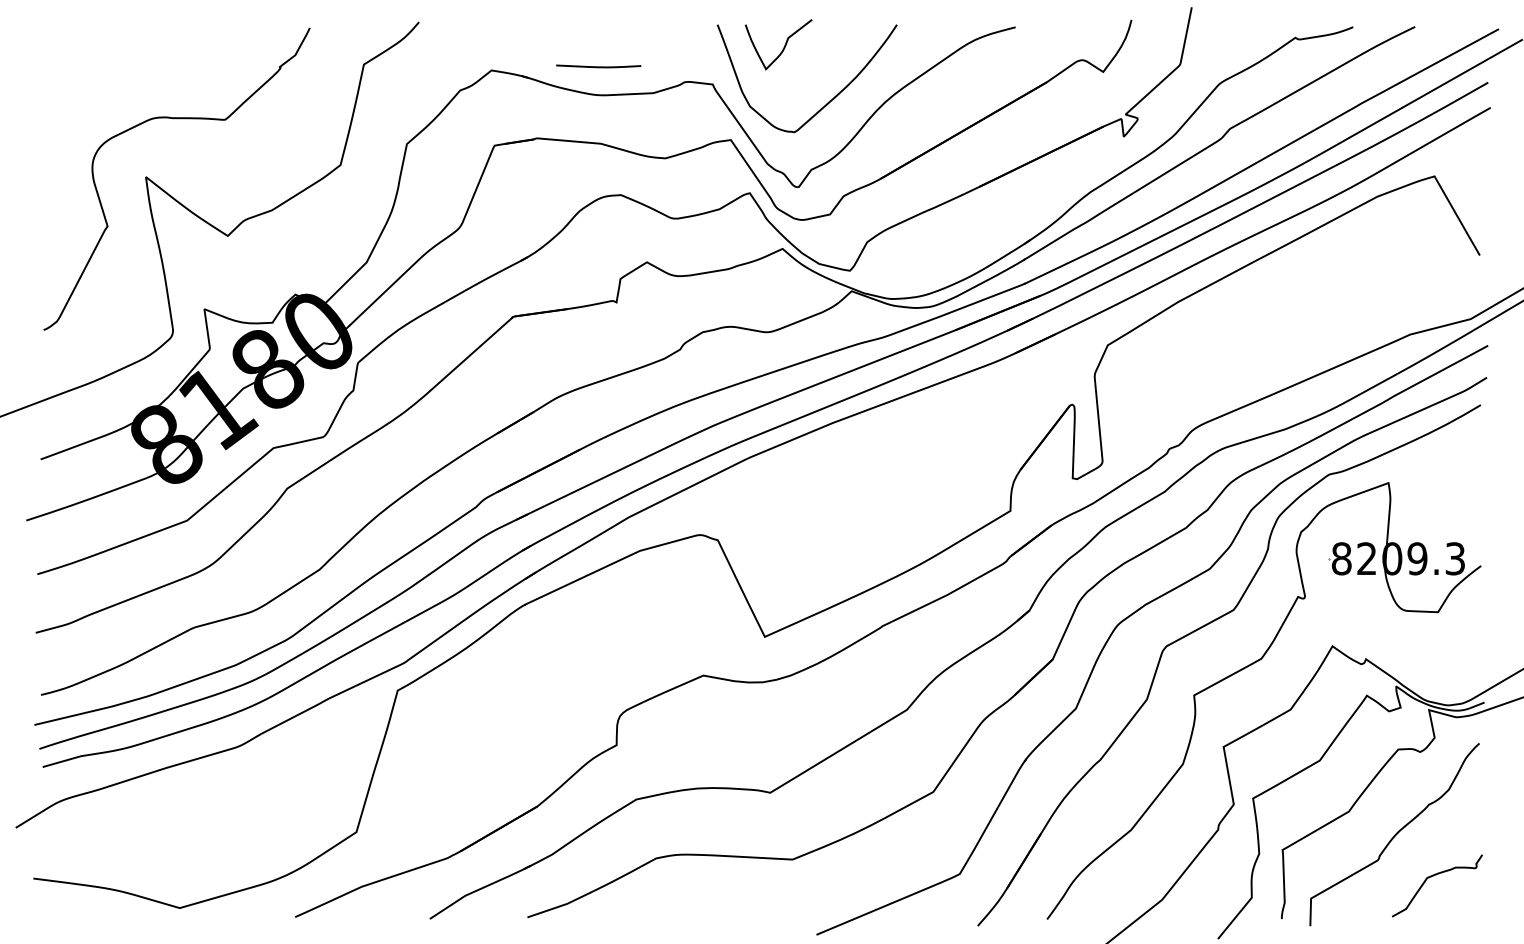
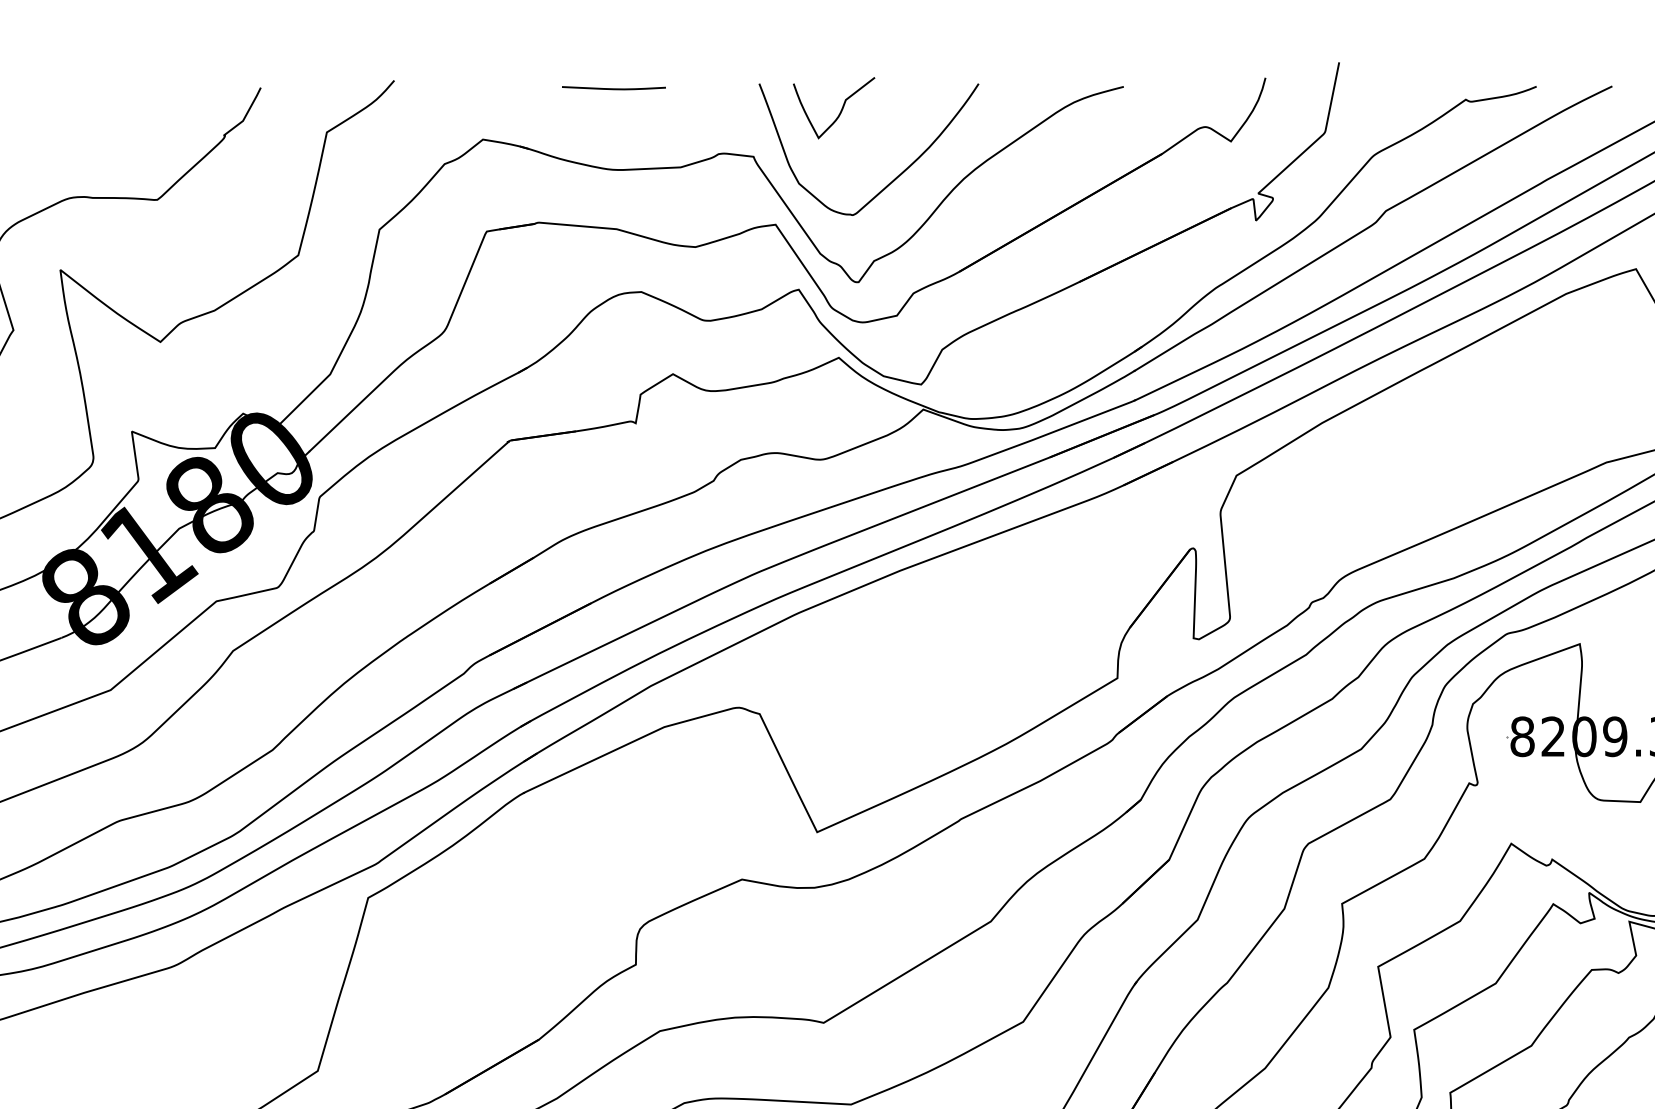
curve: (598, 66) -> (613, 88), moved

